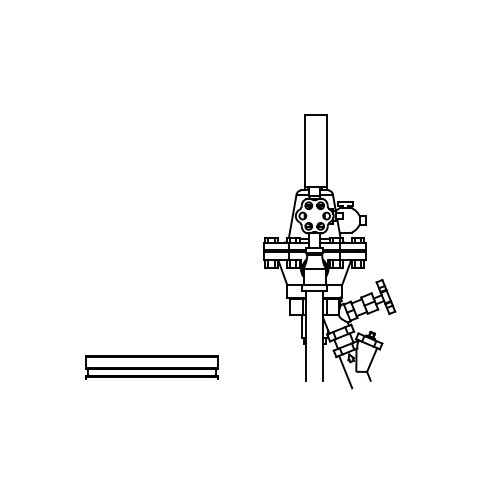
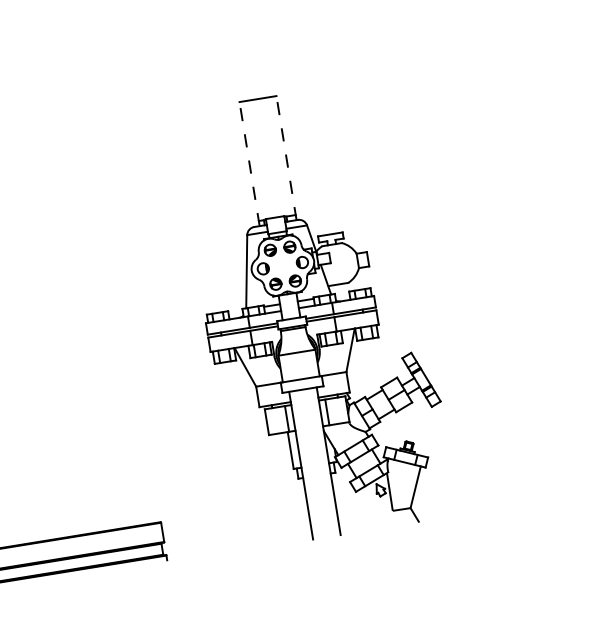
line: (304, 152) -> (249, 163), solid -> dashed
line: (327, 152) -> (286, 157), solid -> dashed
line: (345, 371) -> (374, 513), removed

